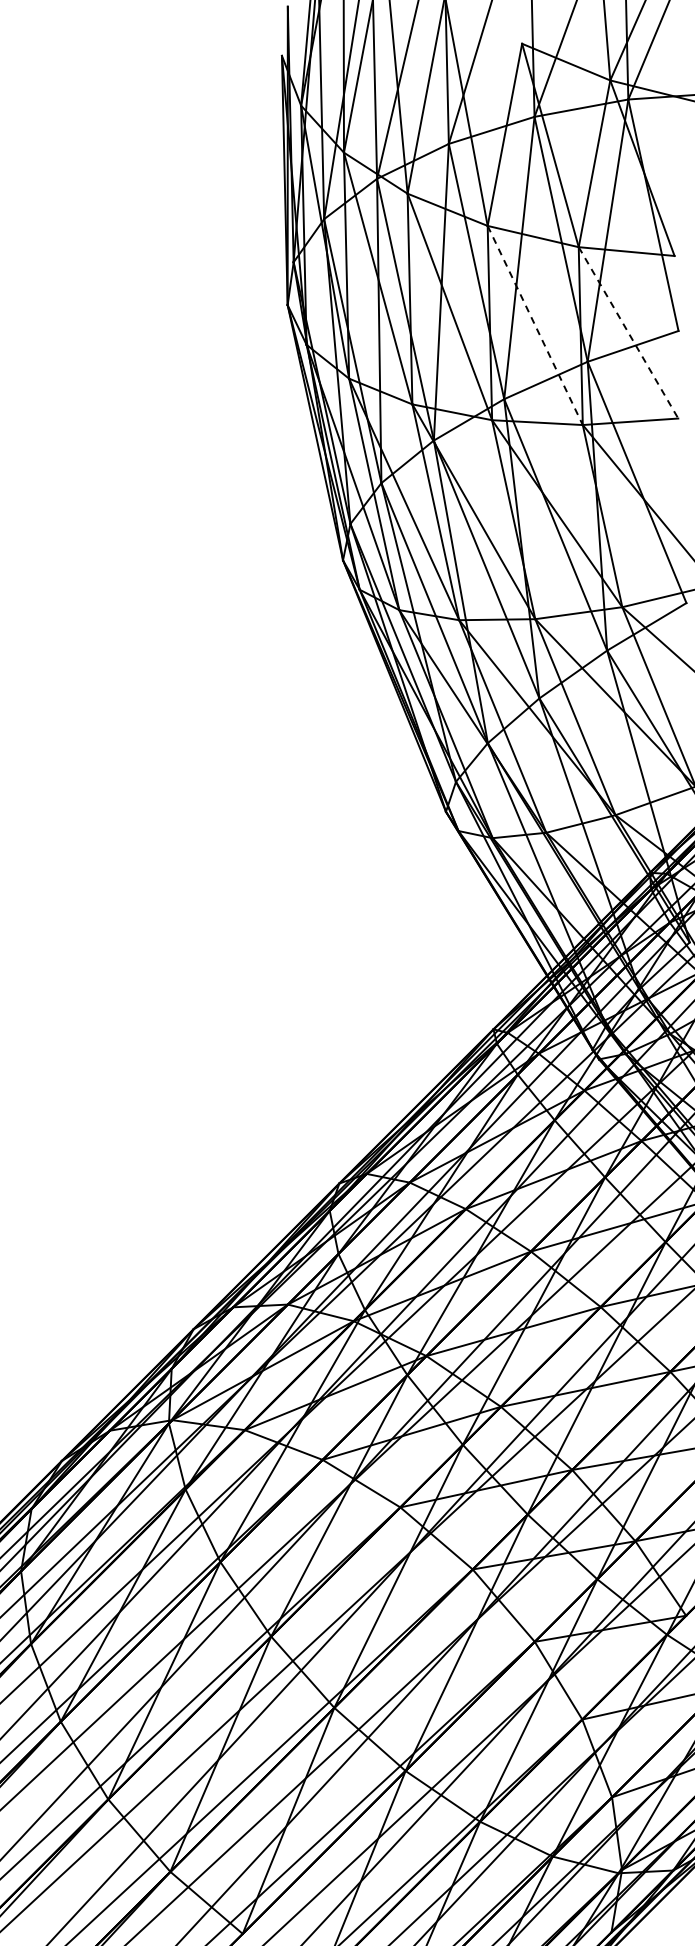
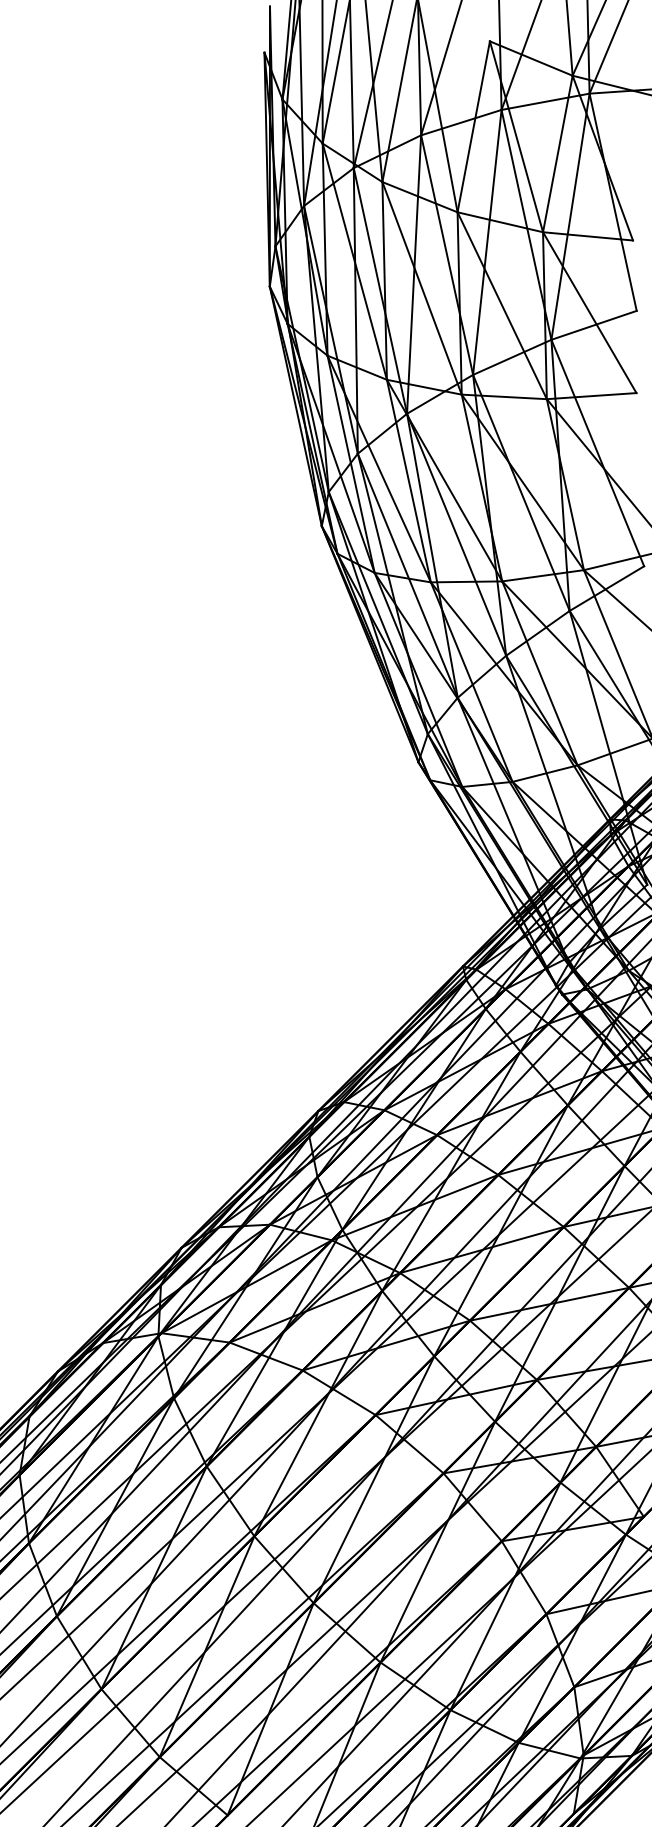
line: (535, 325) -> (502, 305), dashed -> solid
line: (628, 333) -> (589, 313), dashed -> solid

